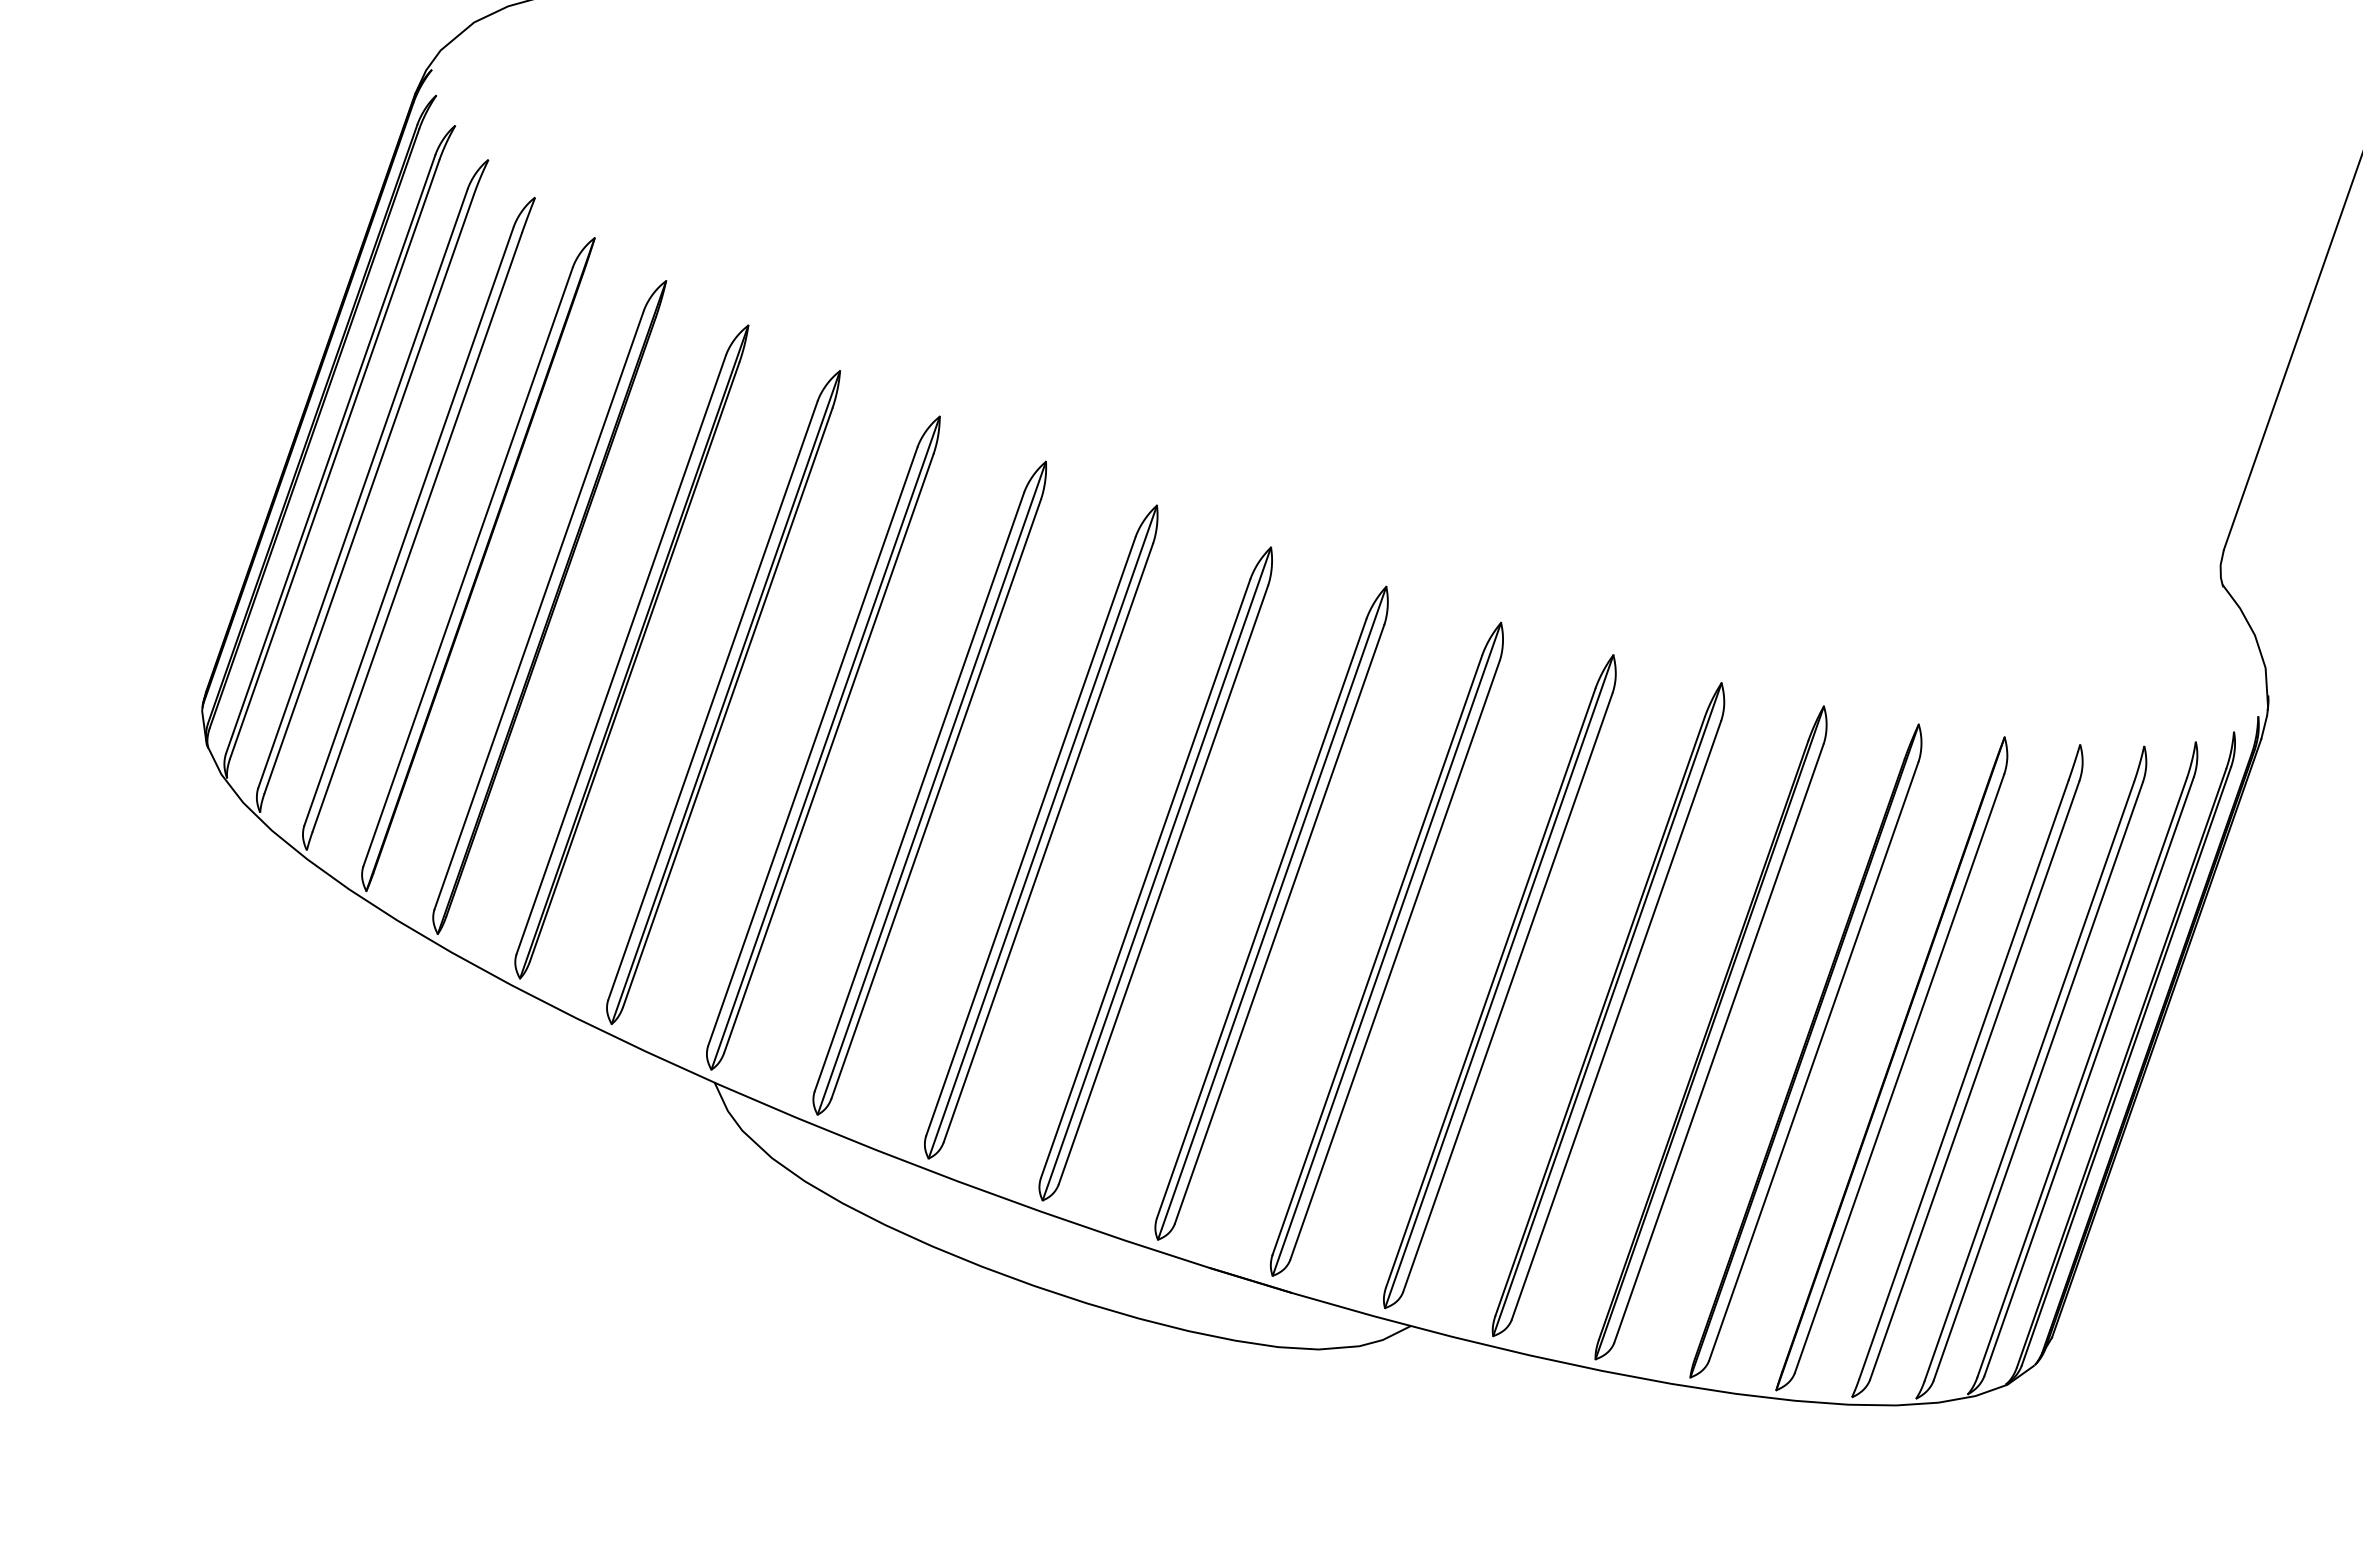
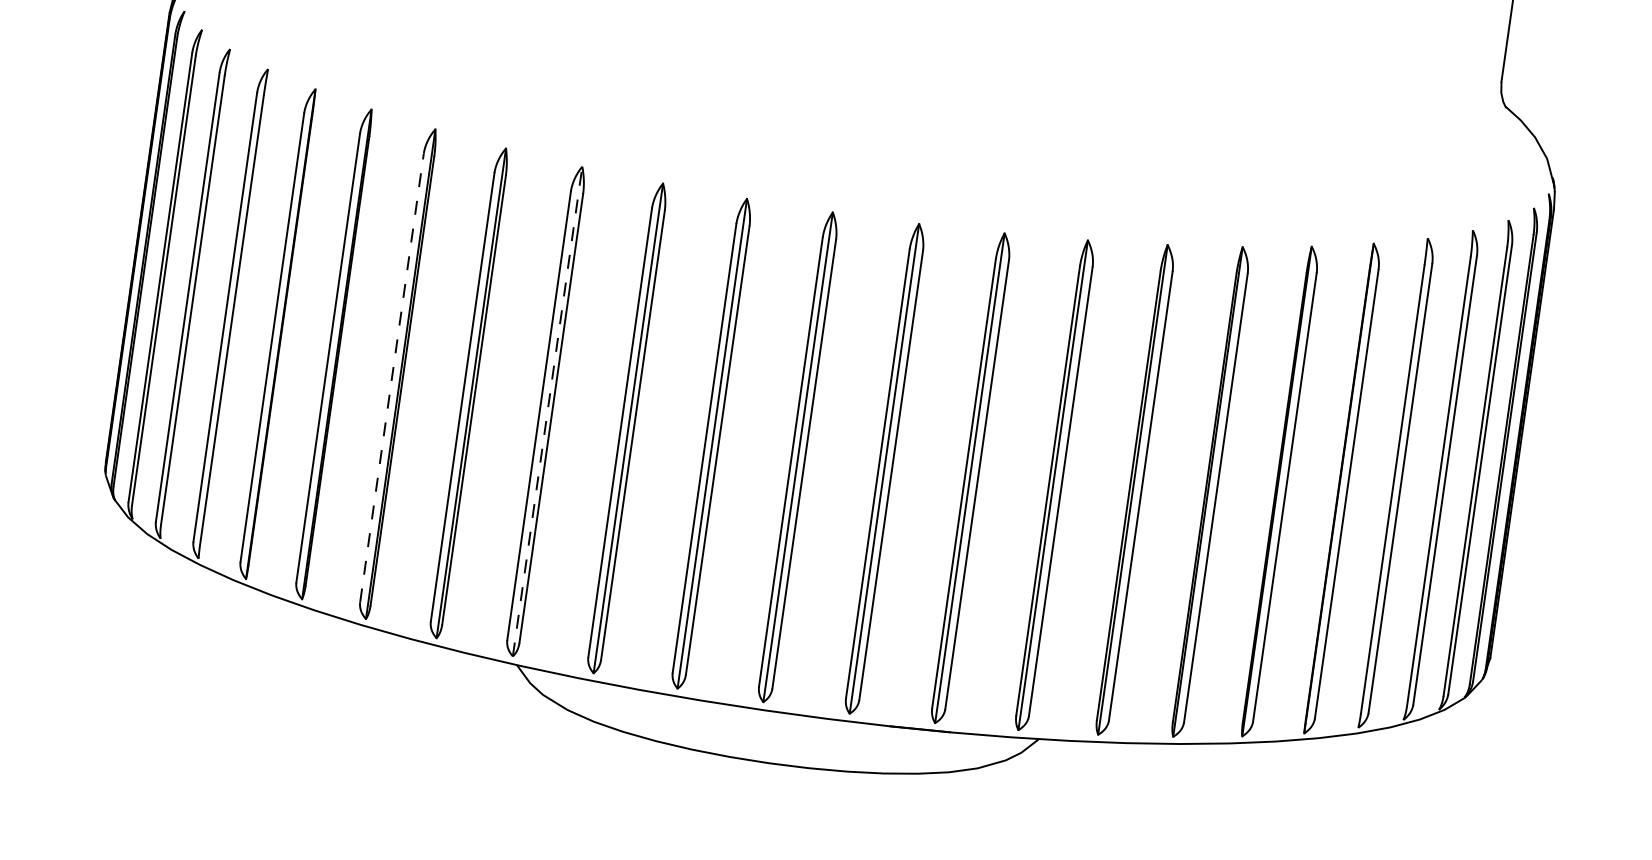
line: (621, 654) -> (392, 377), solid -> dashed
line: (825, 743) -> (547, 411), solid -> dashed

